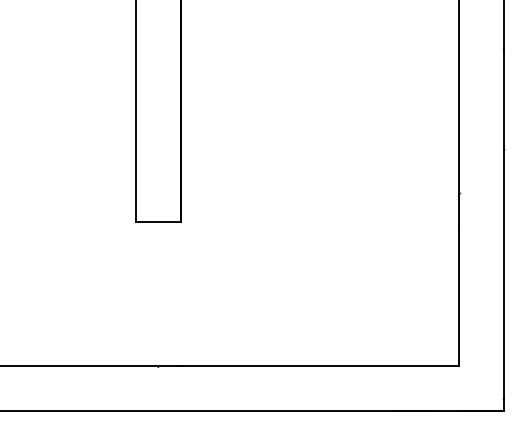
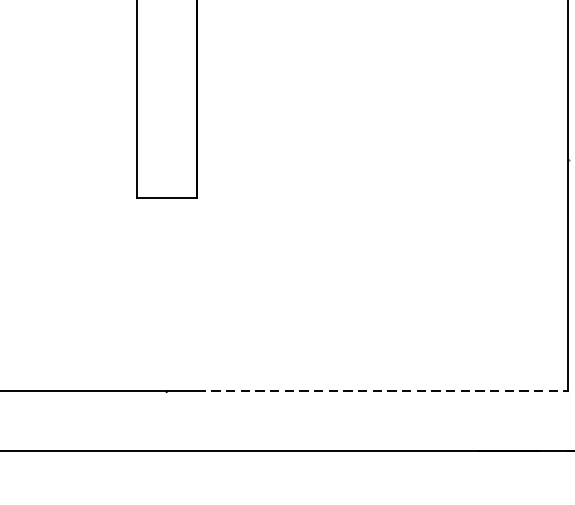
line: (320, 366) -> (382, 391), solid -> dashed

